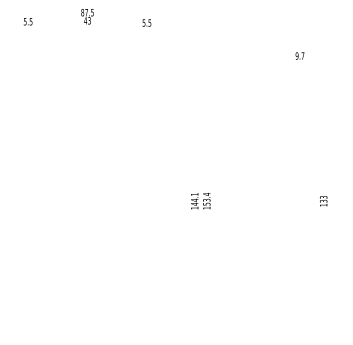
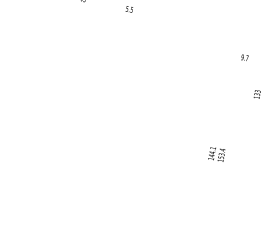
text: (200, 200) -> (216, 153), moved
text: (323, 201) -> (257, 94), moved

